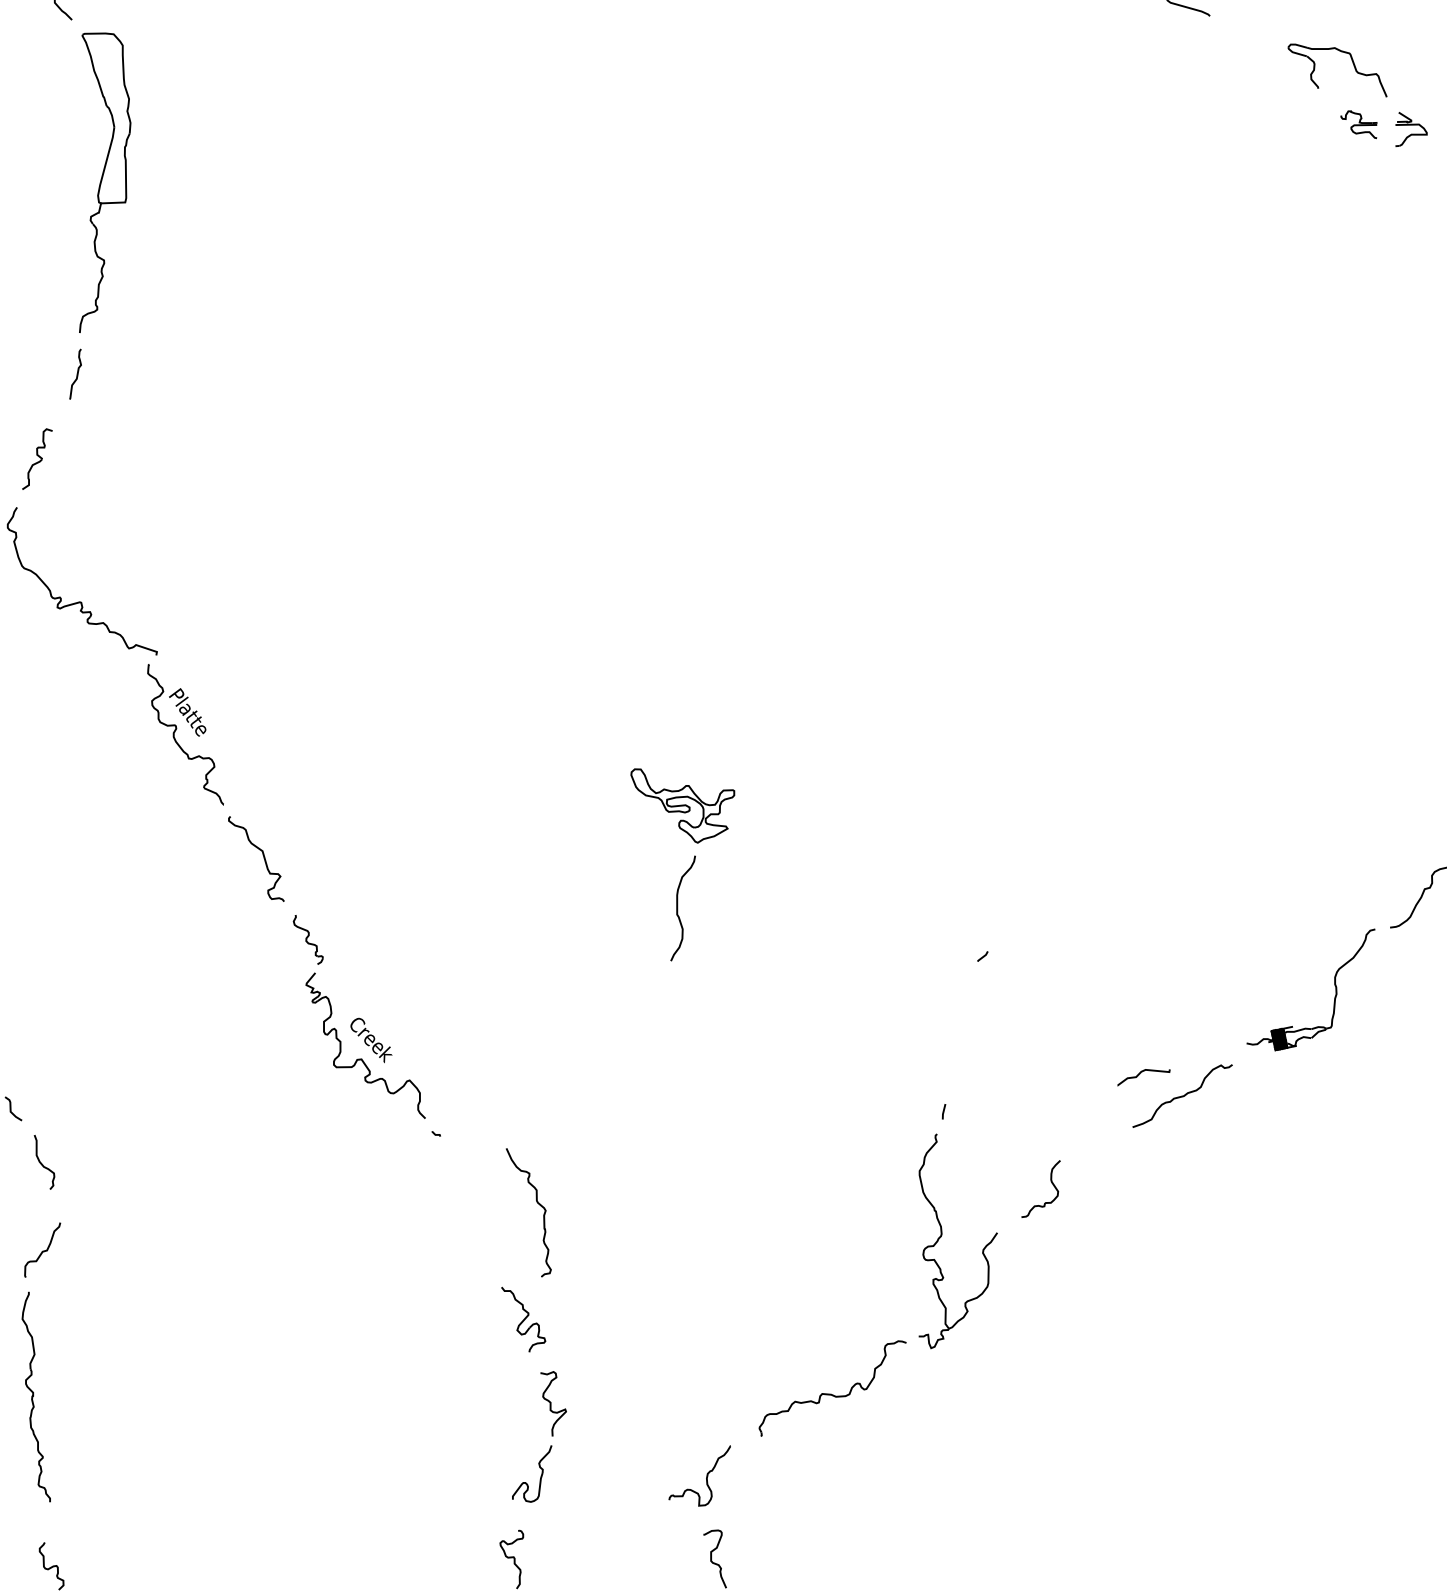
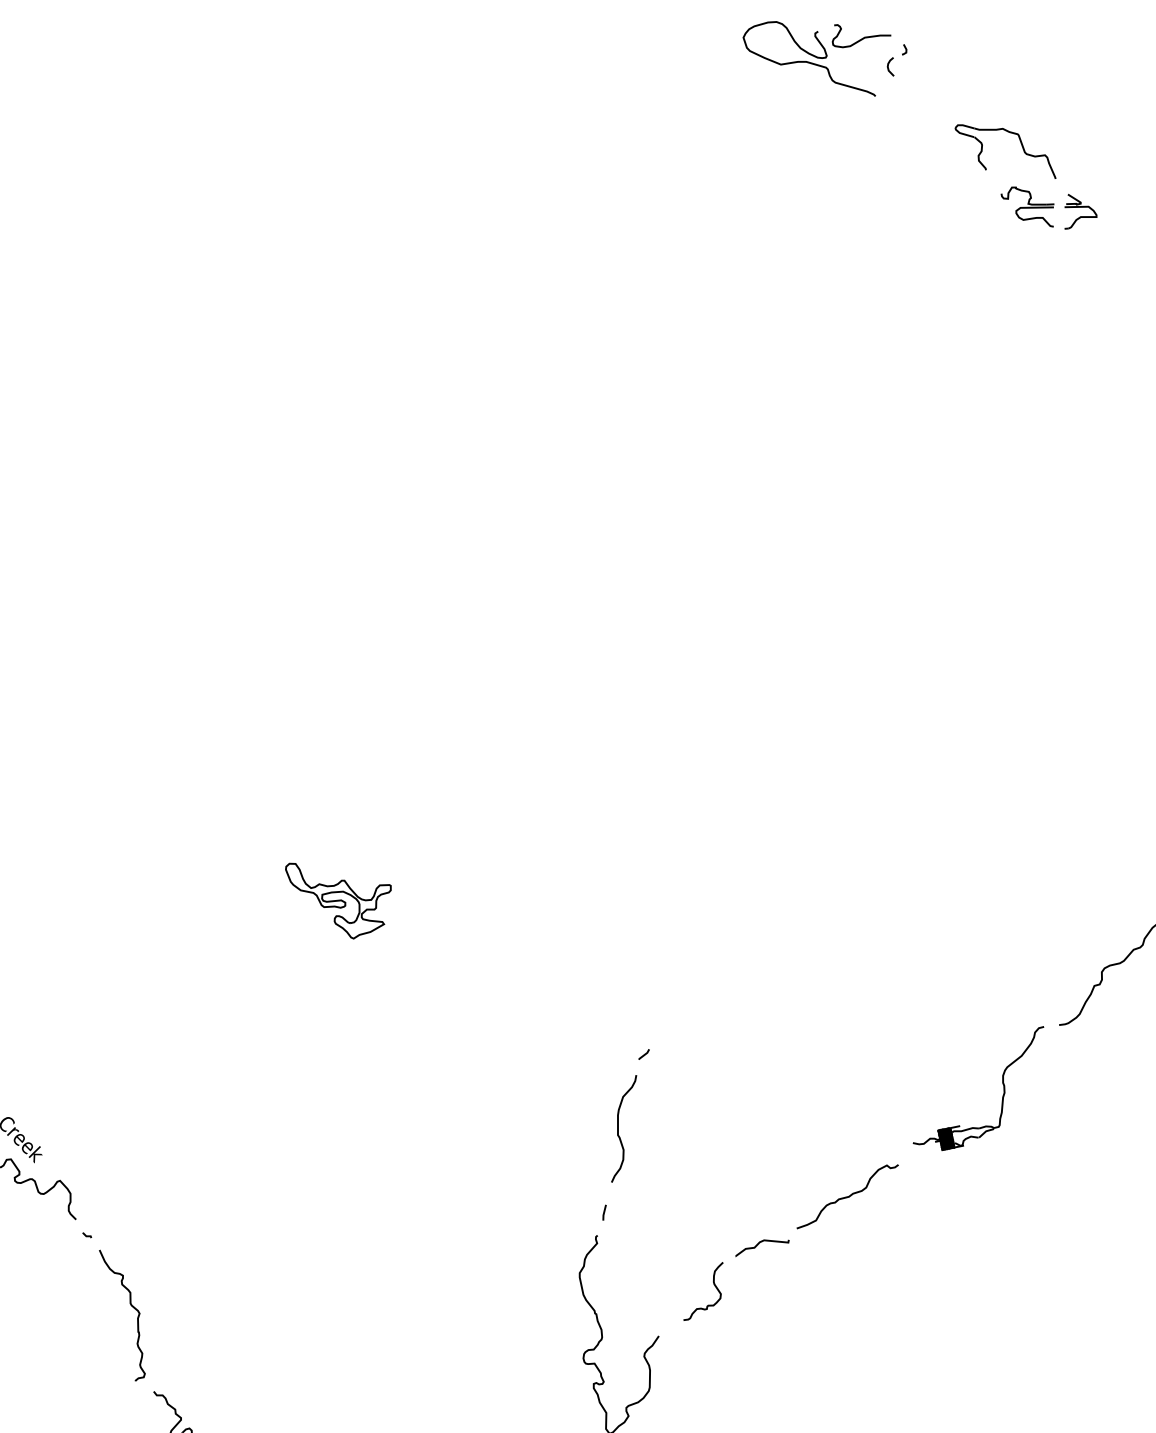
part: (1358, 124) -> (1026, 206), size x1.43
curve: (678, 908) -> (619, 1128), moved
curve: (1140, 1074) -> (758, 1245), moved
curve: (537, 1203) -> (131, 1306), moved

